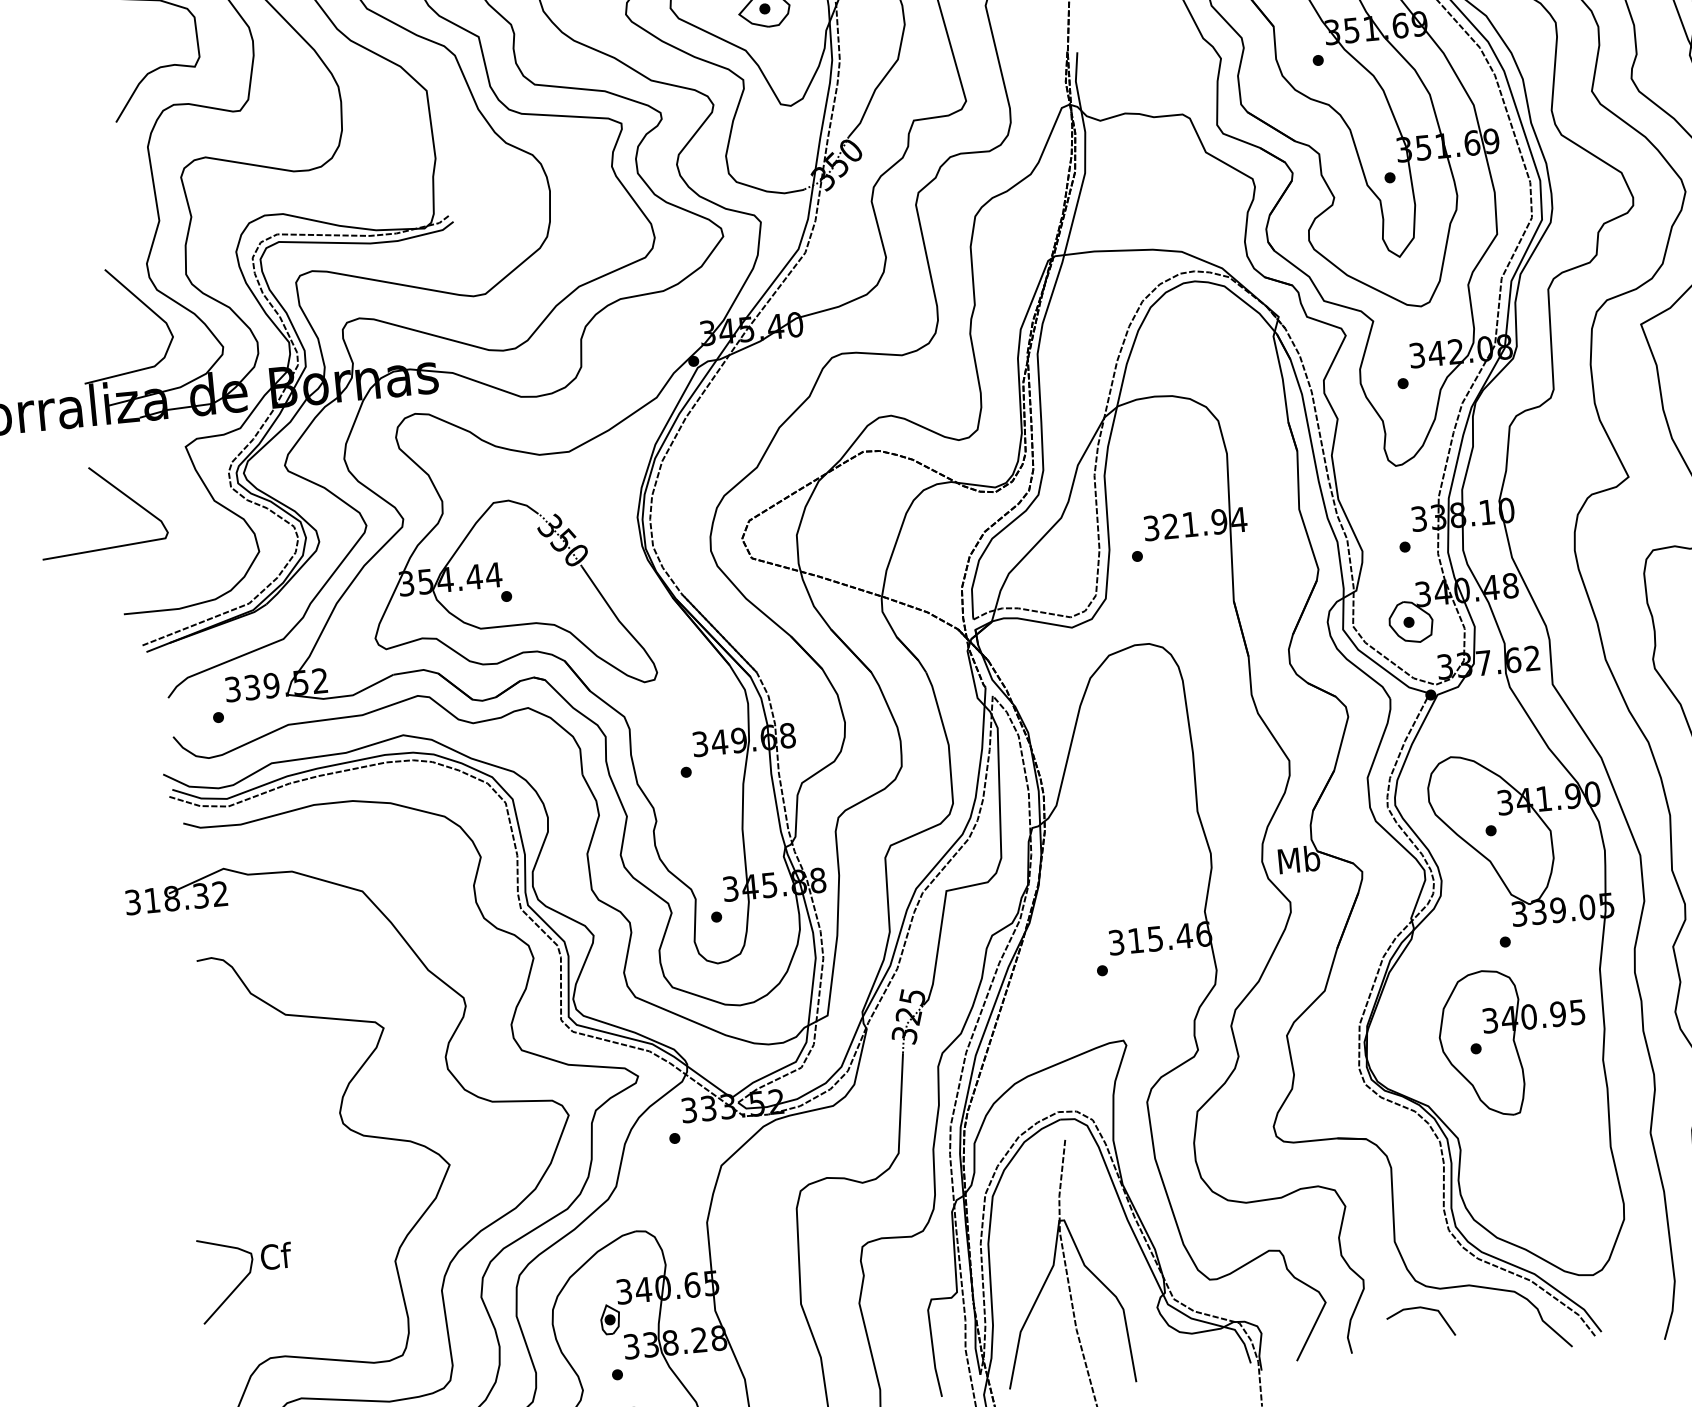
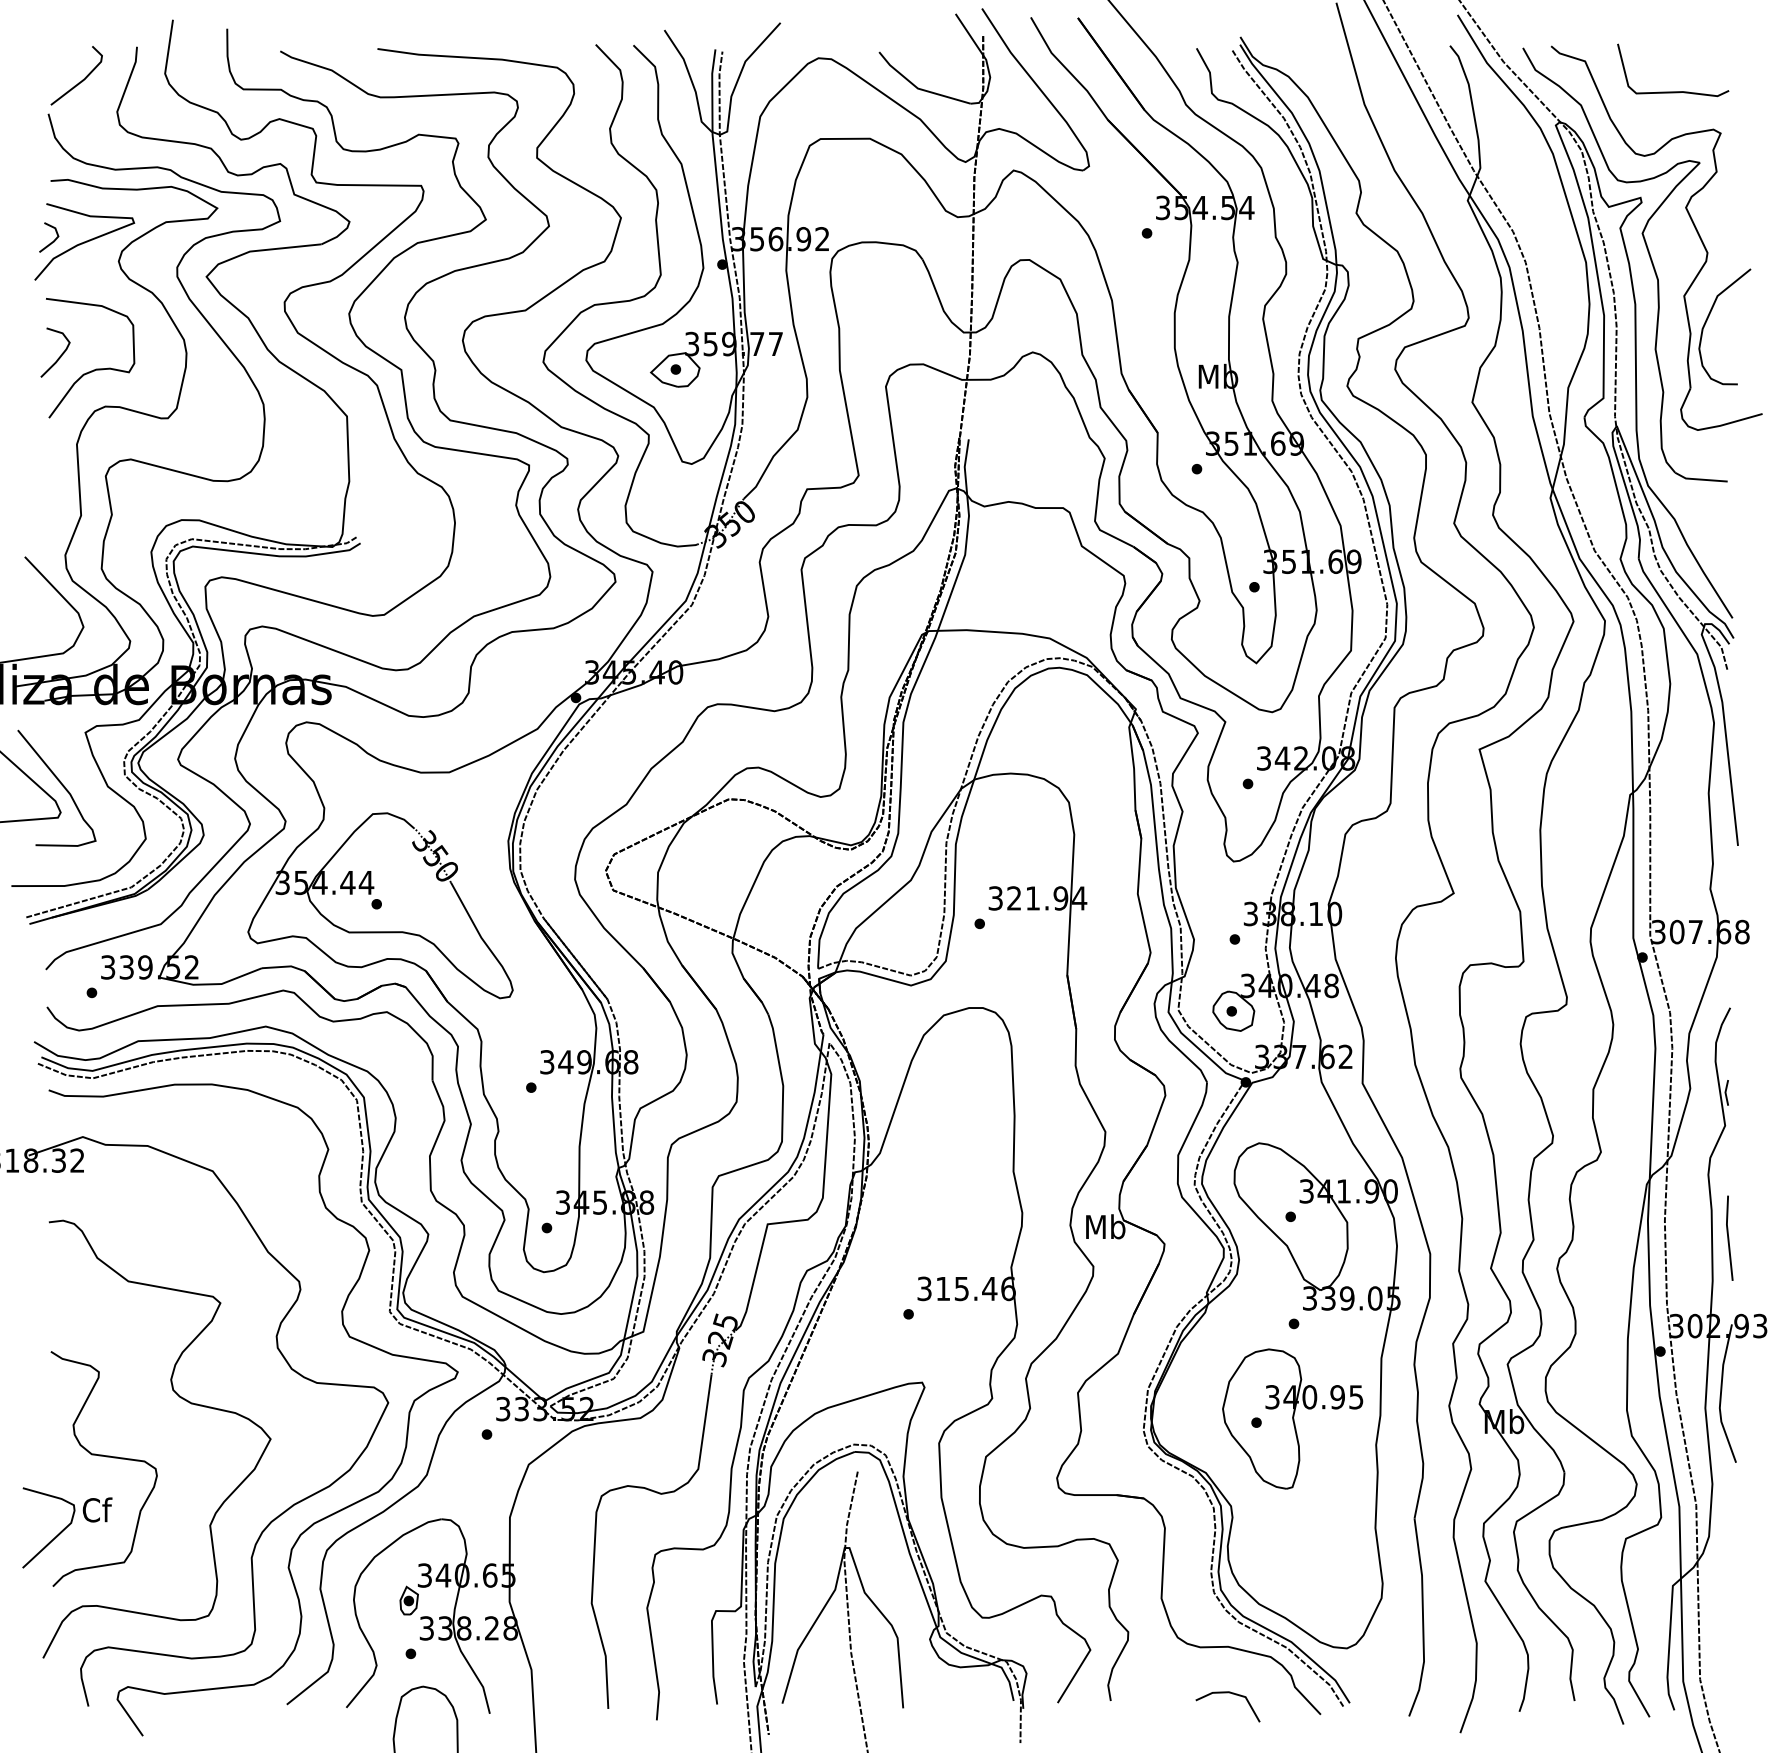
curve: (120, 57) -> (59, 356), added
curve: (165, 504) -> (61, 785), added
curve: (280, 1200) -> (106, 1457), added
line: (1419, 1308) -> (1227, 1693), moved

